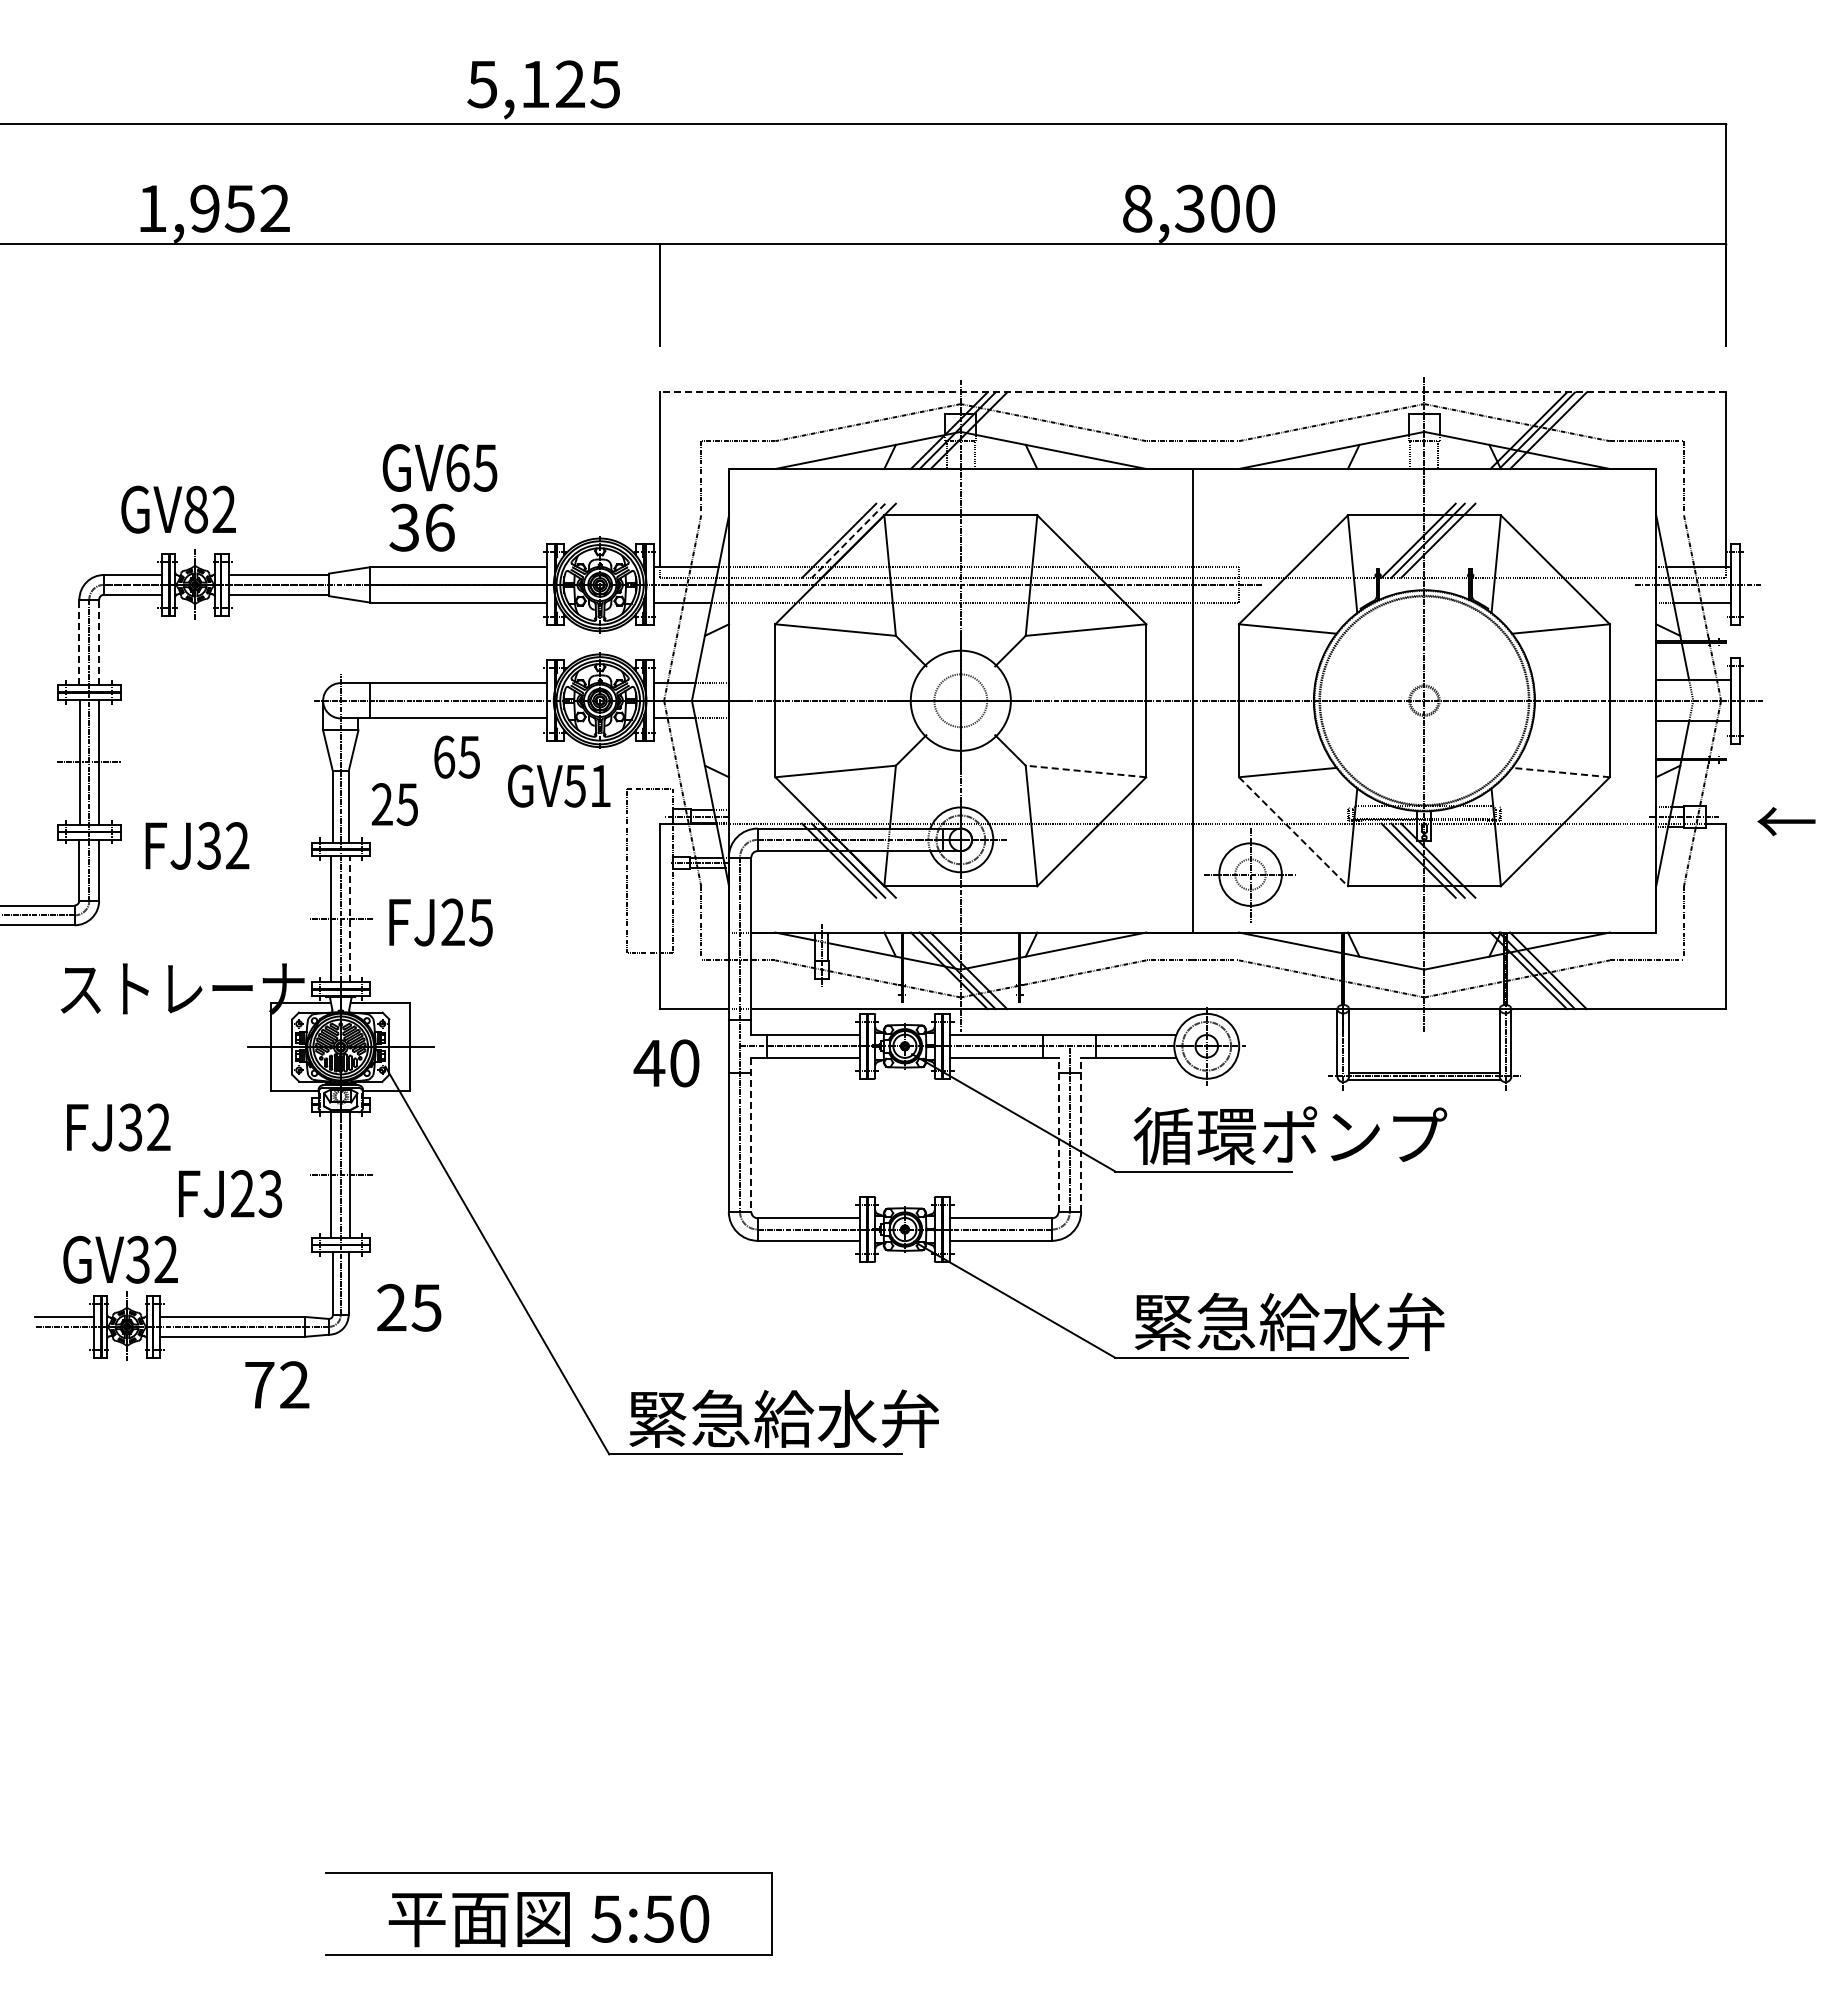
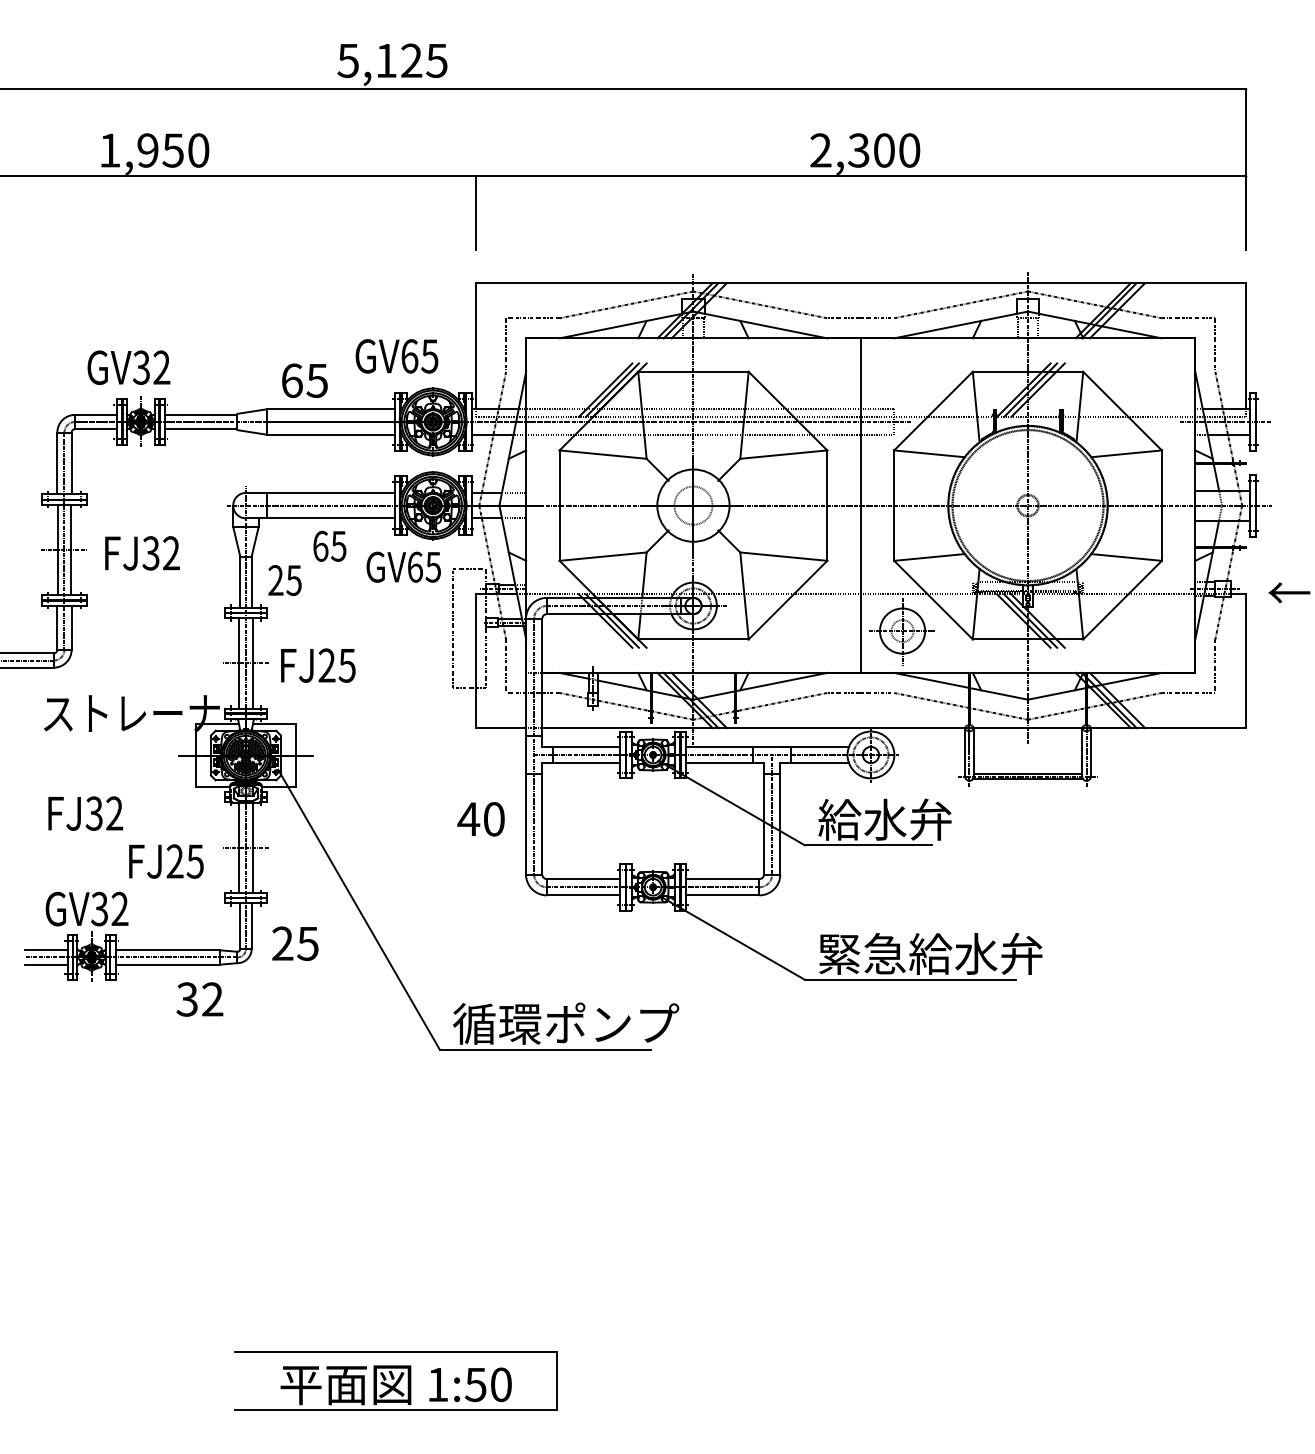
text: (274, 208) -> (198, 150), 1,952 -> 1,950
text: (1137, 208) -> (820, 150), 8,300 -> 2,300
line: (1192, 392) -> (860, 283), dashed -> solid
text: (439, 467) -> (396, 356), moved
text: (196, 509) -> (141, 367), GV82 -> GV32
text: (421, 527) -> (304, 380), 36 -> 65
line: (848, 541) -> (612, 390), dashed -> solid
line: (79, 642) -> (57, 463), dashed -> solid
line: (99, 642) -> (71, 463), dashed -> solid
line: (1086, 771) -> (784, 556), dashed -> solid
line: (1560, 772) -> (1126, 557), dashed -> solid
text: (587, 785) -> (424, 566), GV51 -> GV65
line: (1293, 832) -> (933, 600), dashed -> solid
text: (197, 845) -> (142, 553), moved
line: (350, 918) -> (252, 662), dashed -> solid
text: (666, 1063) -> (481, 819), moved
line: (1058, 1134) -> (763, 818), dashed -> solid
line: (1081, 1134) -> (780, 818), dashed -> solid
line: (751, 1135) -> (542, 819), dashed -> solid
text: (1290, 1135) -> (931, 819), 循環ポンプ -> 給水弁
text: (270, 1193) -> (195, 861), FJ23 -> FJ25
line: (63, 1336) -> (45, 964), added
text: (259, 1385) -> (187, 999), 72 -> 32
text: (784, 1418) -> (566, 1023), 緊急給水弁 -> 循環ポンプ
text: (606, 1918) -> (437, 1384), 5:50 -> 1:50

